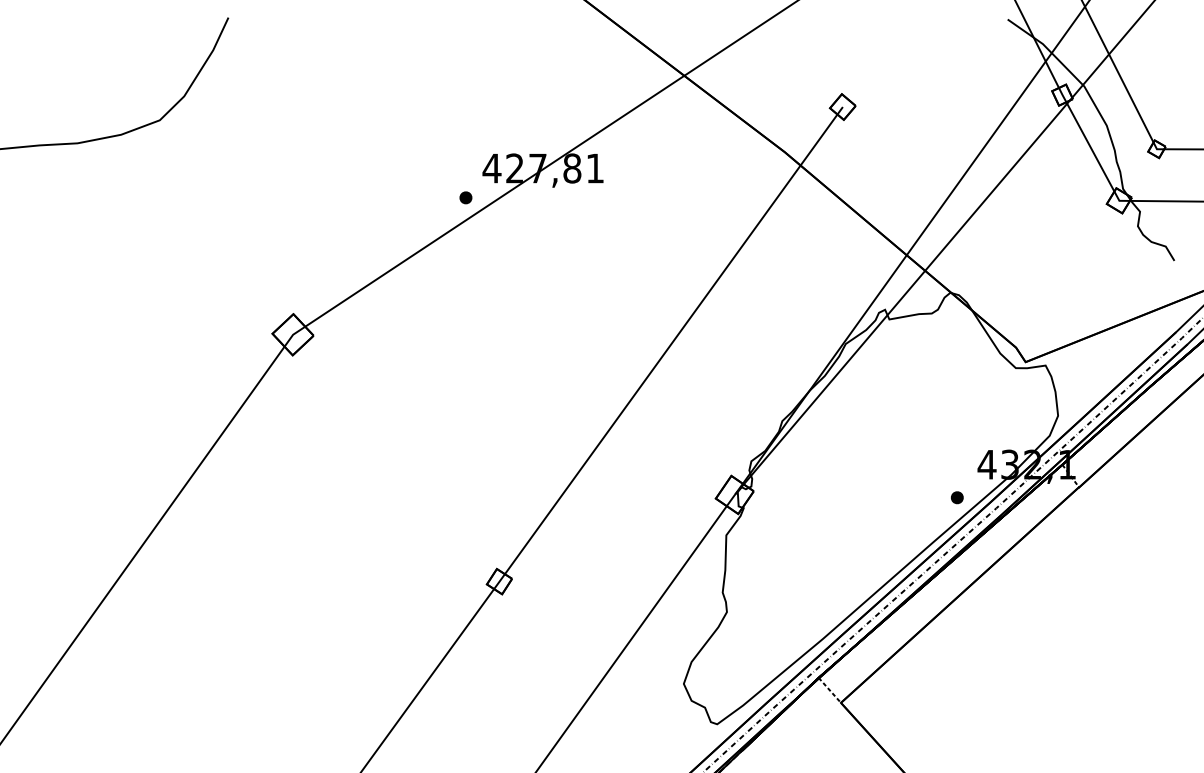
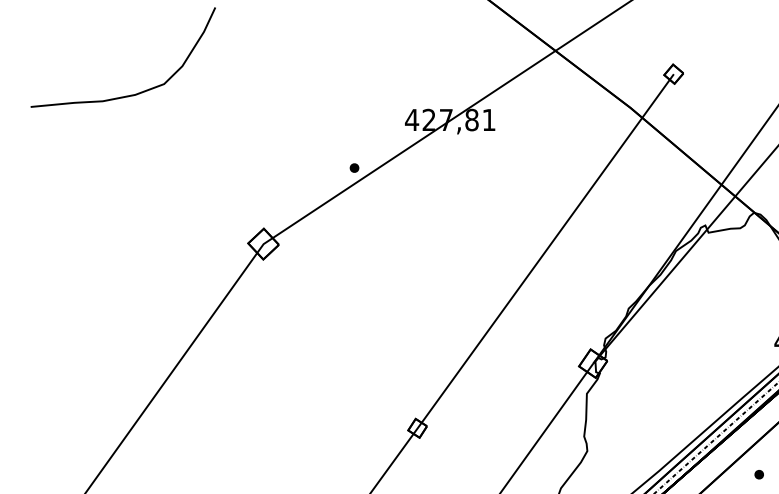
part: (465, 197) -> (354, 167), moved
part: (957, 497) -> (759, 474), moved

